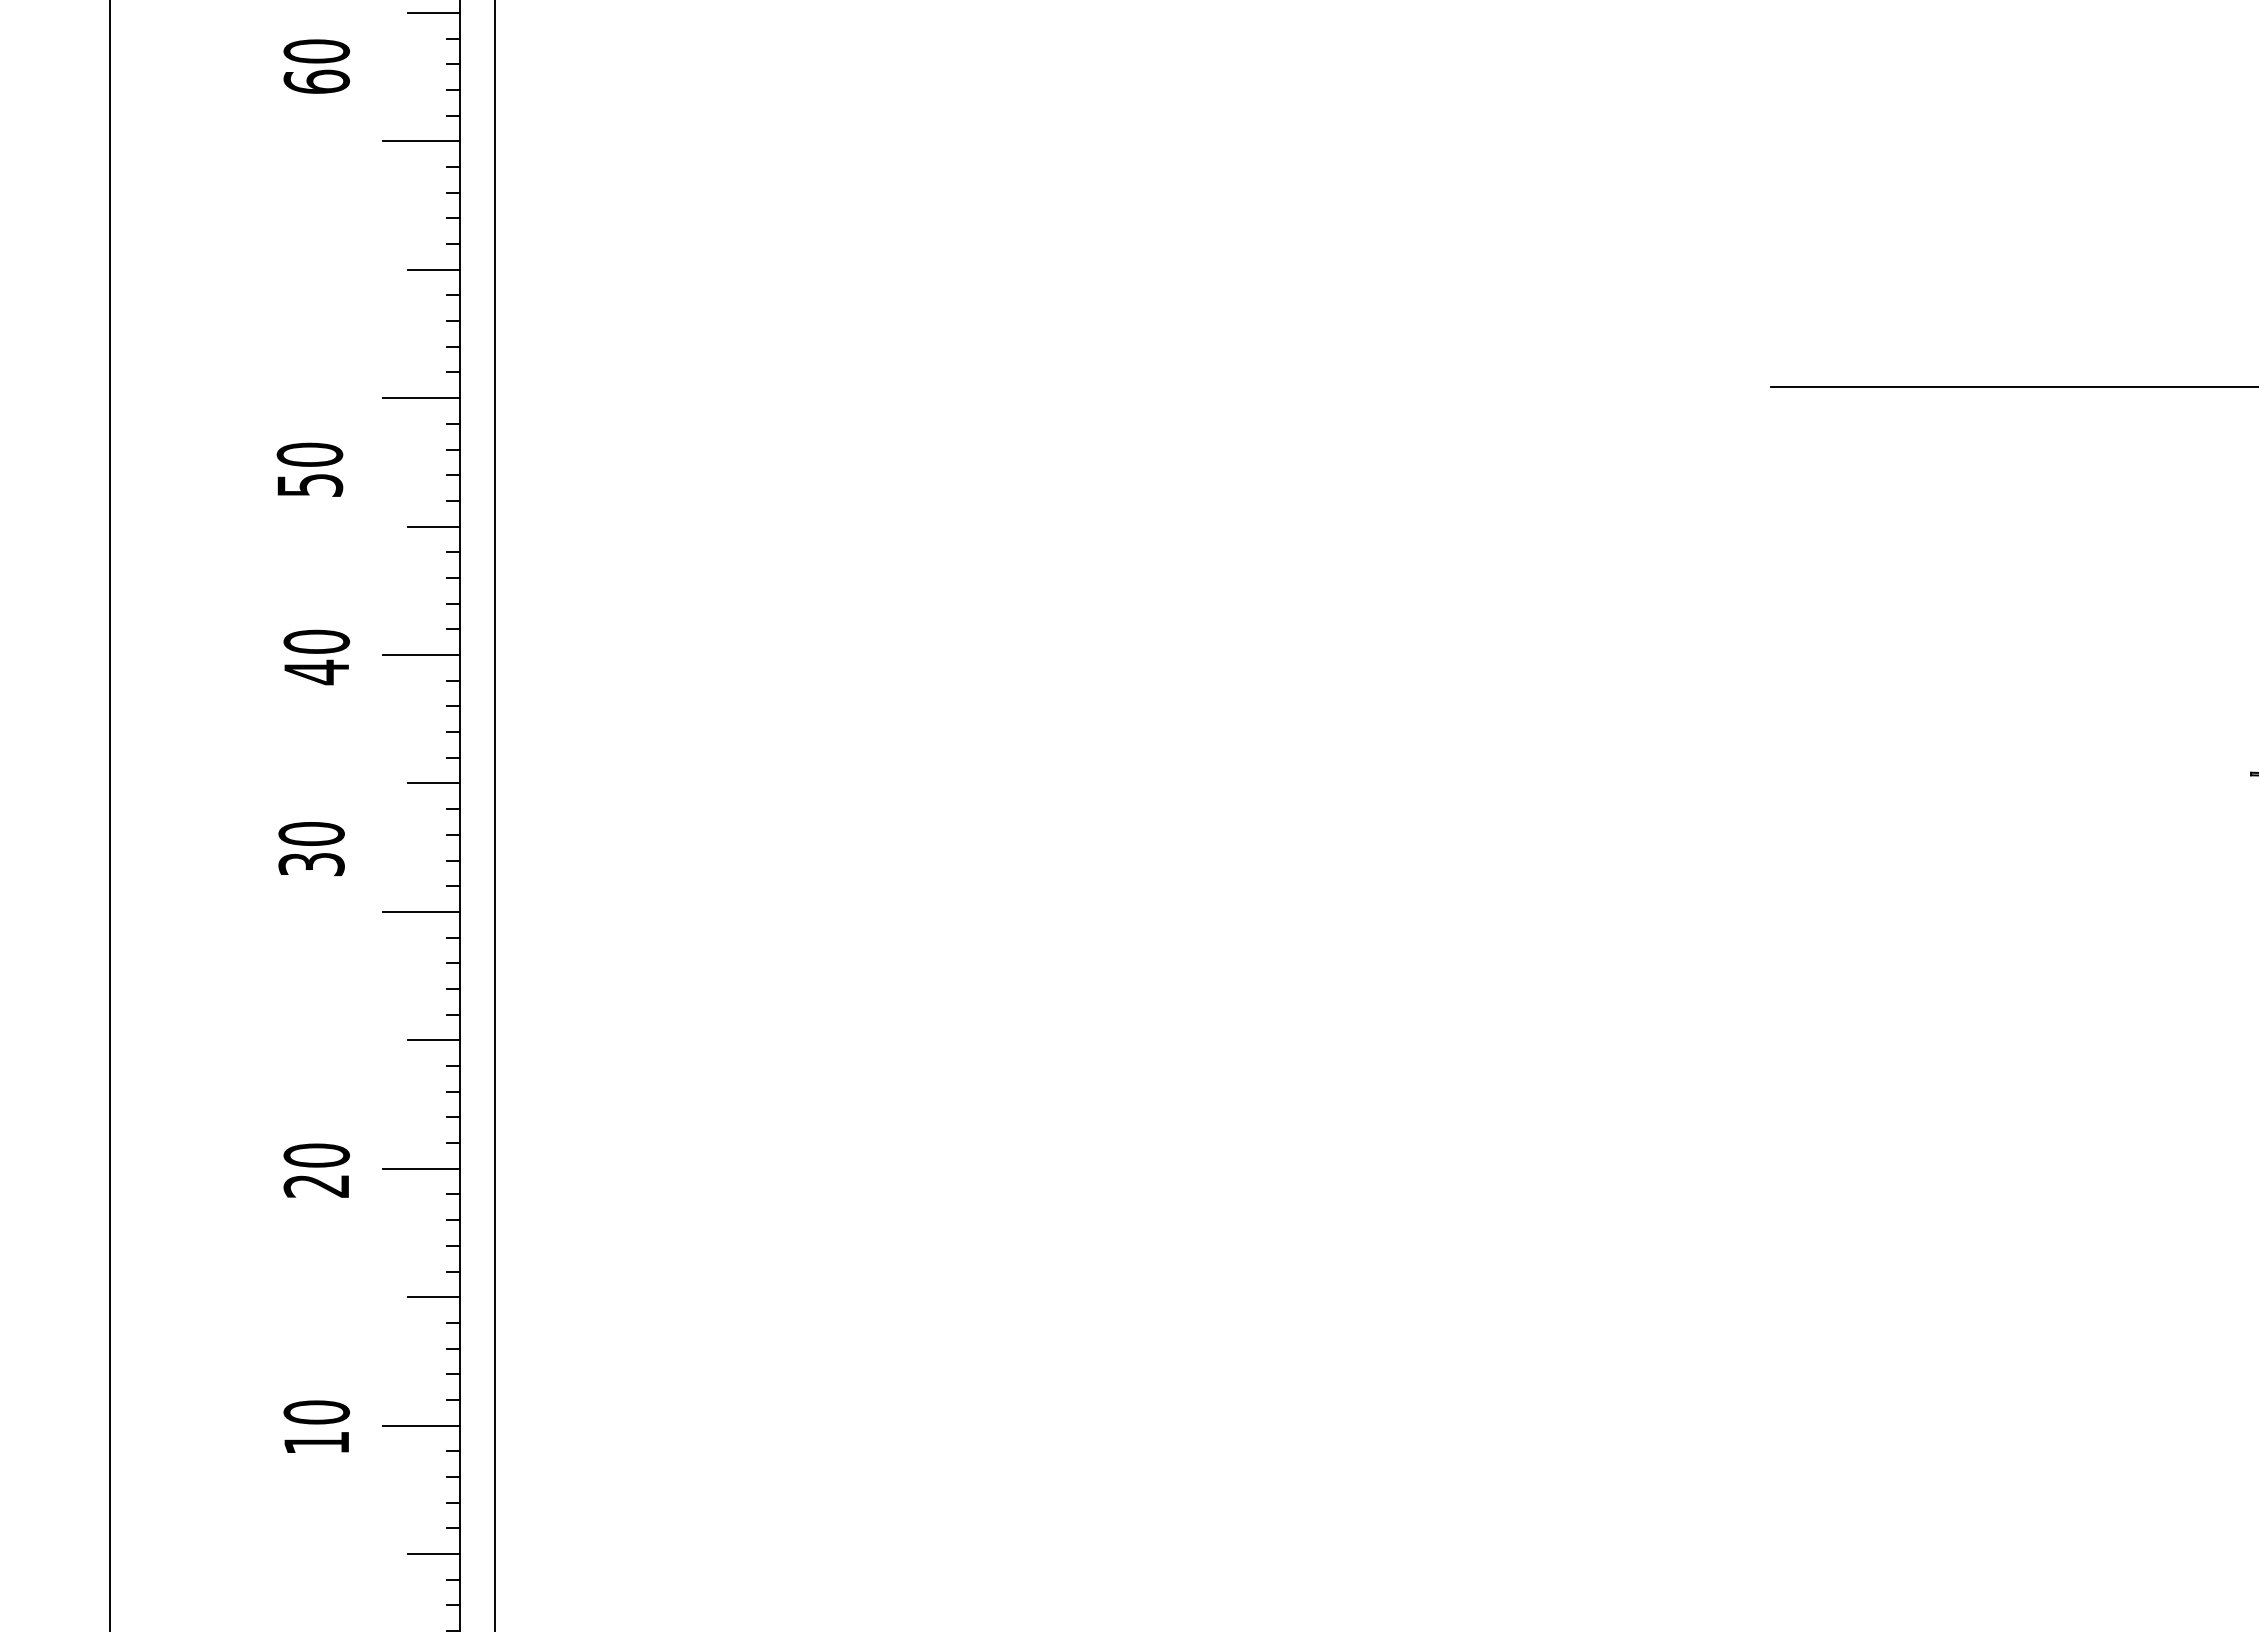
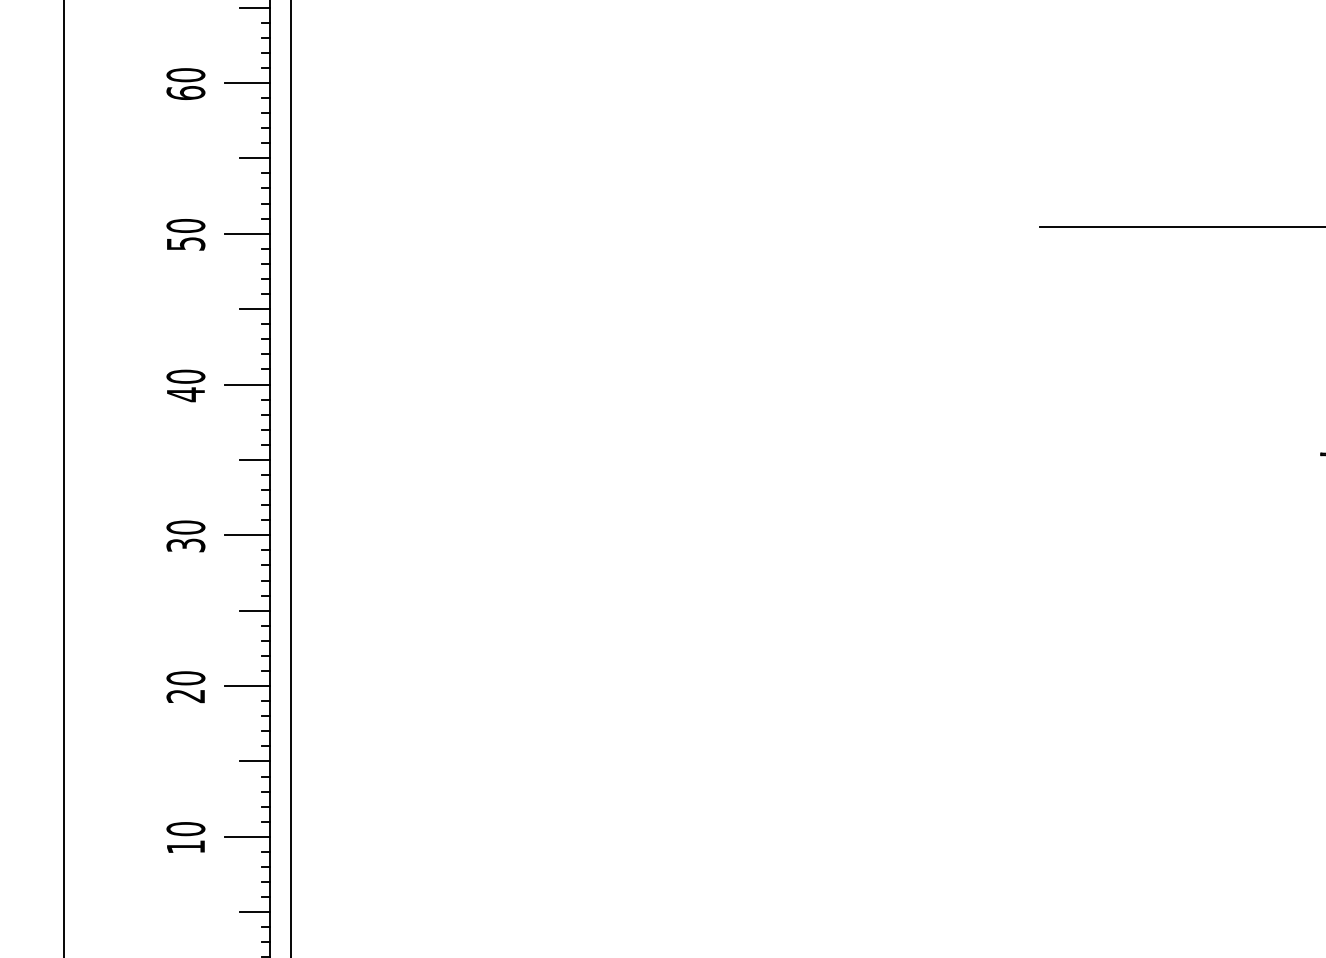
text: (316, 65) -> (185, 83), moved
text: (309, 469) -> (185, 234), moved
text: (310, 849) -> (185, 536), moved

